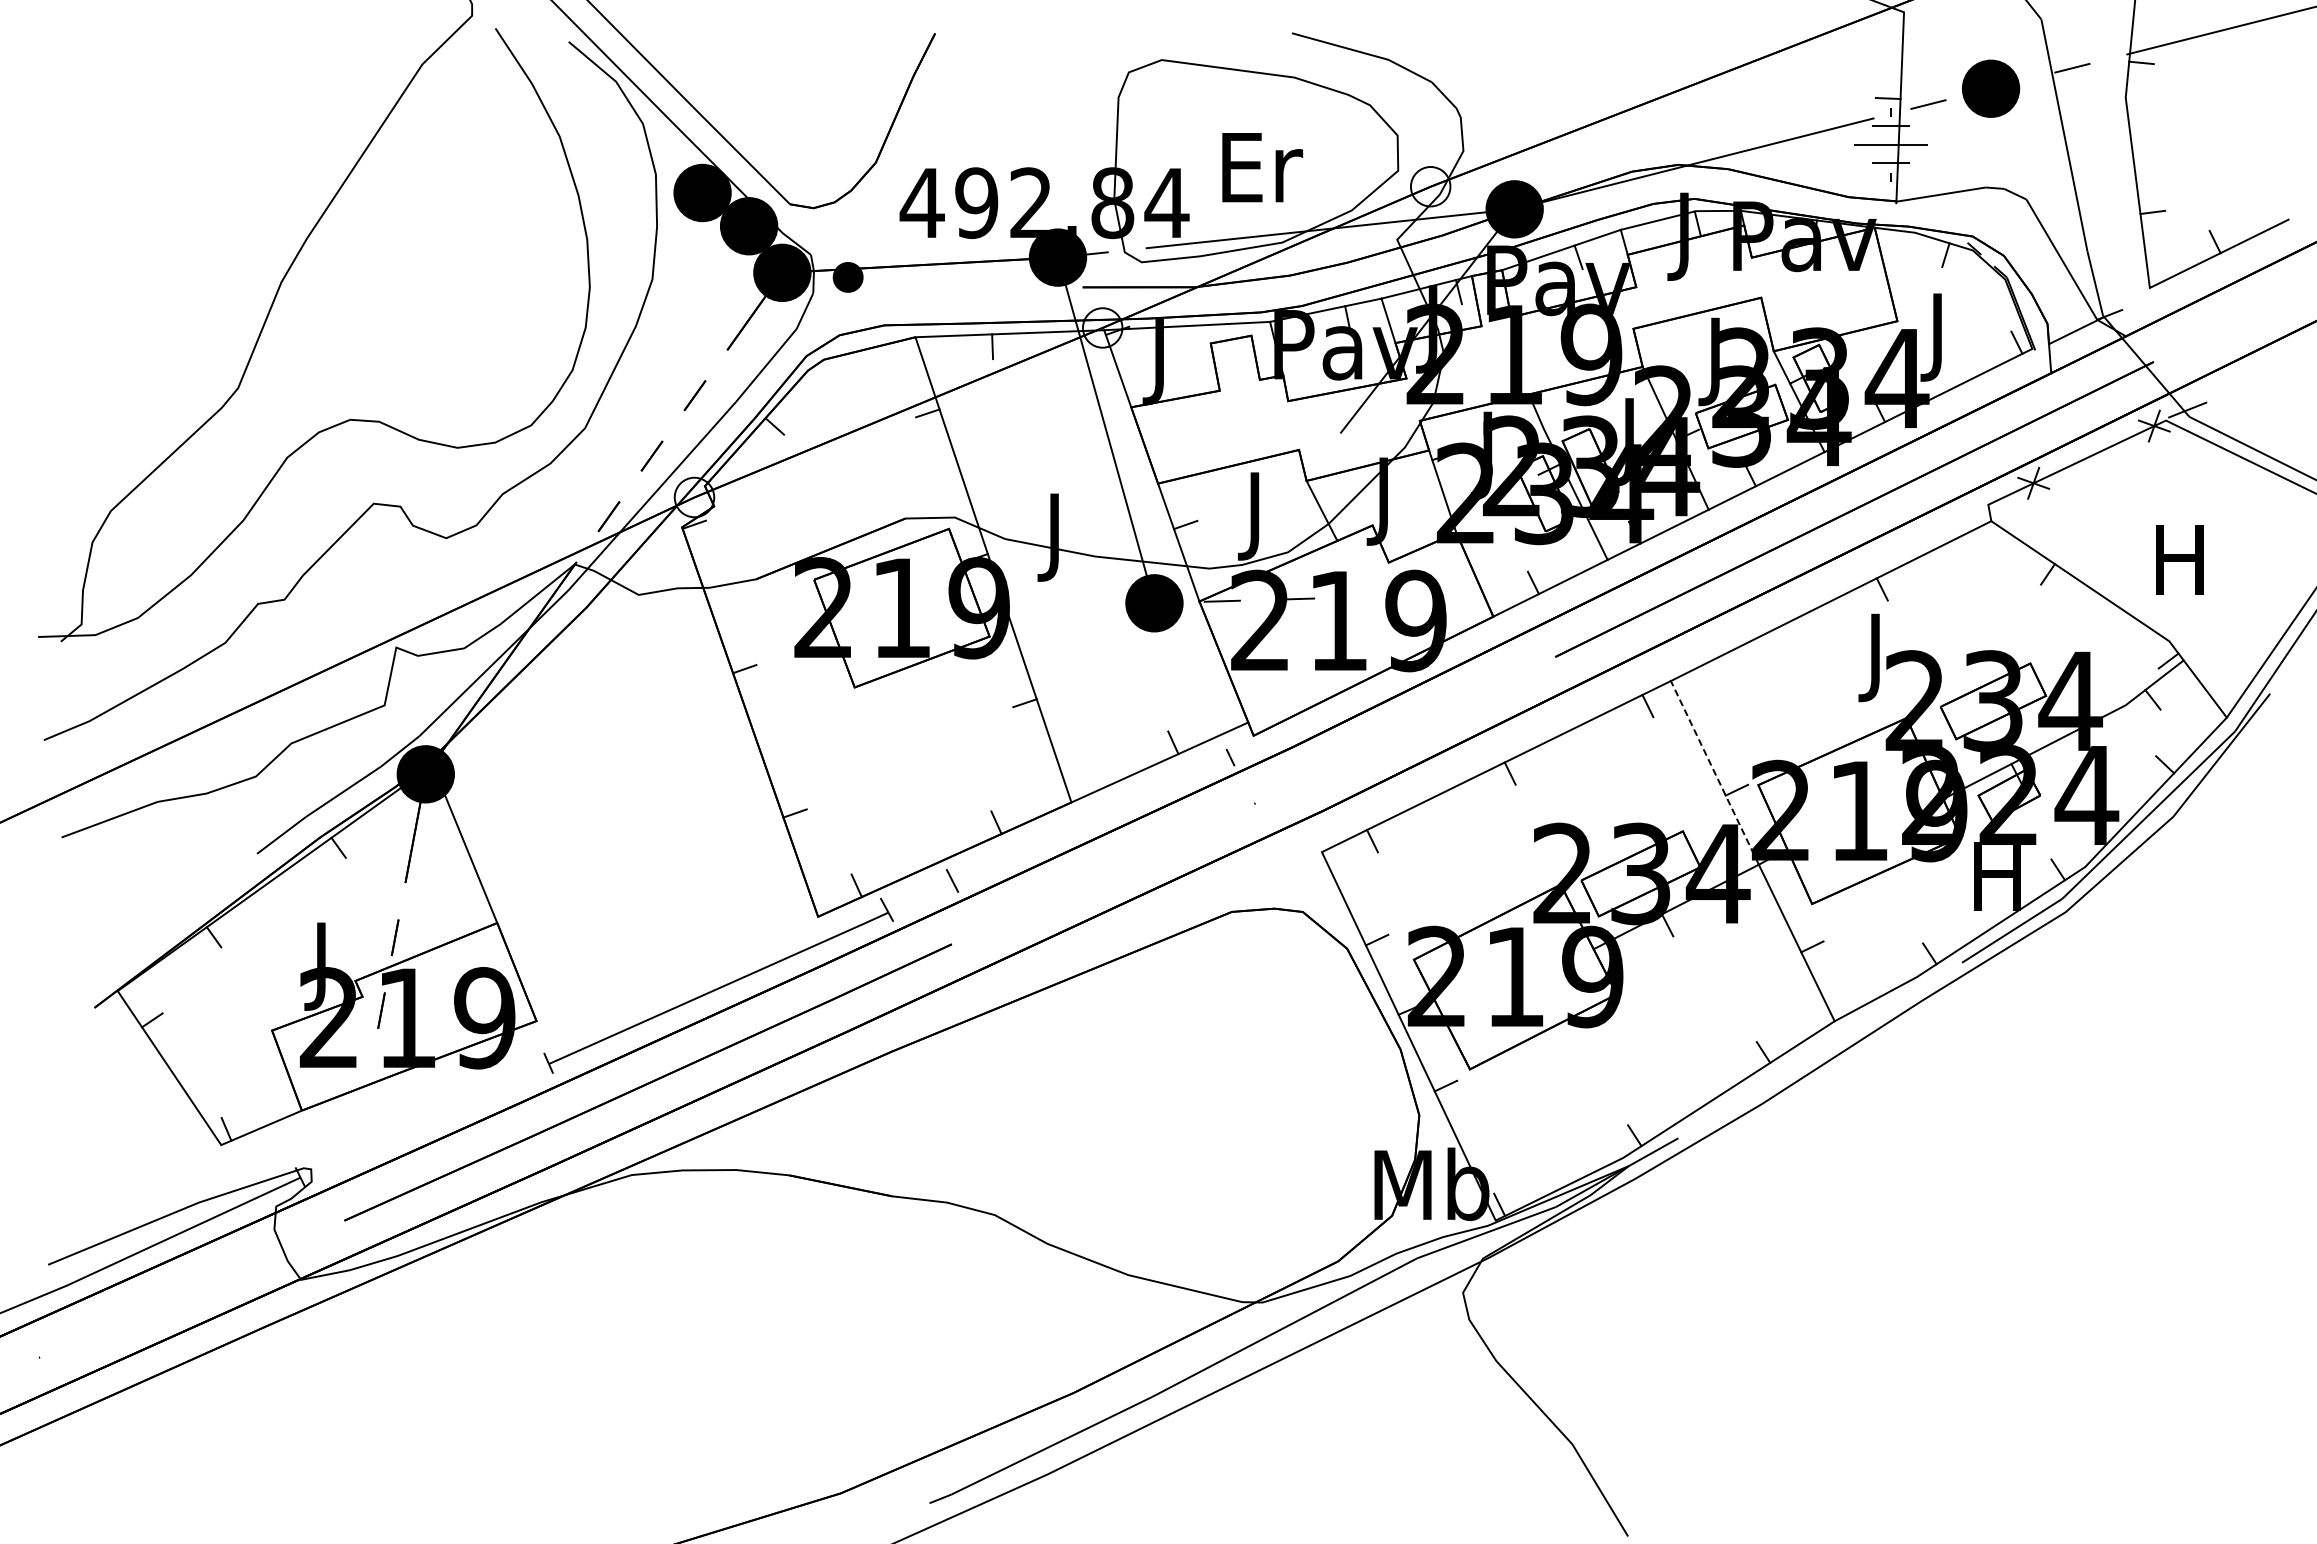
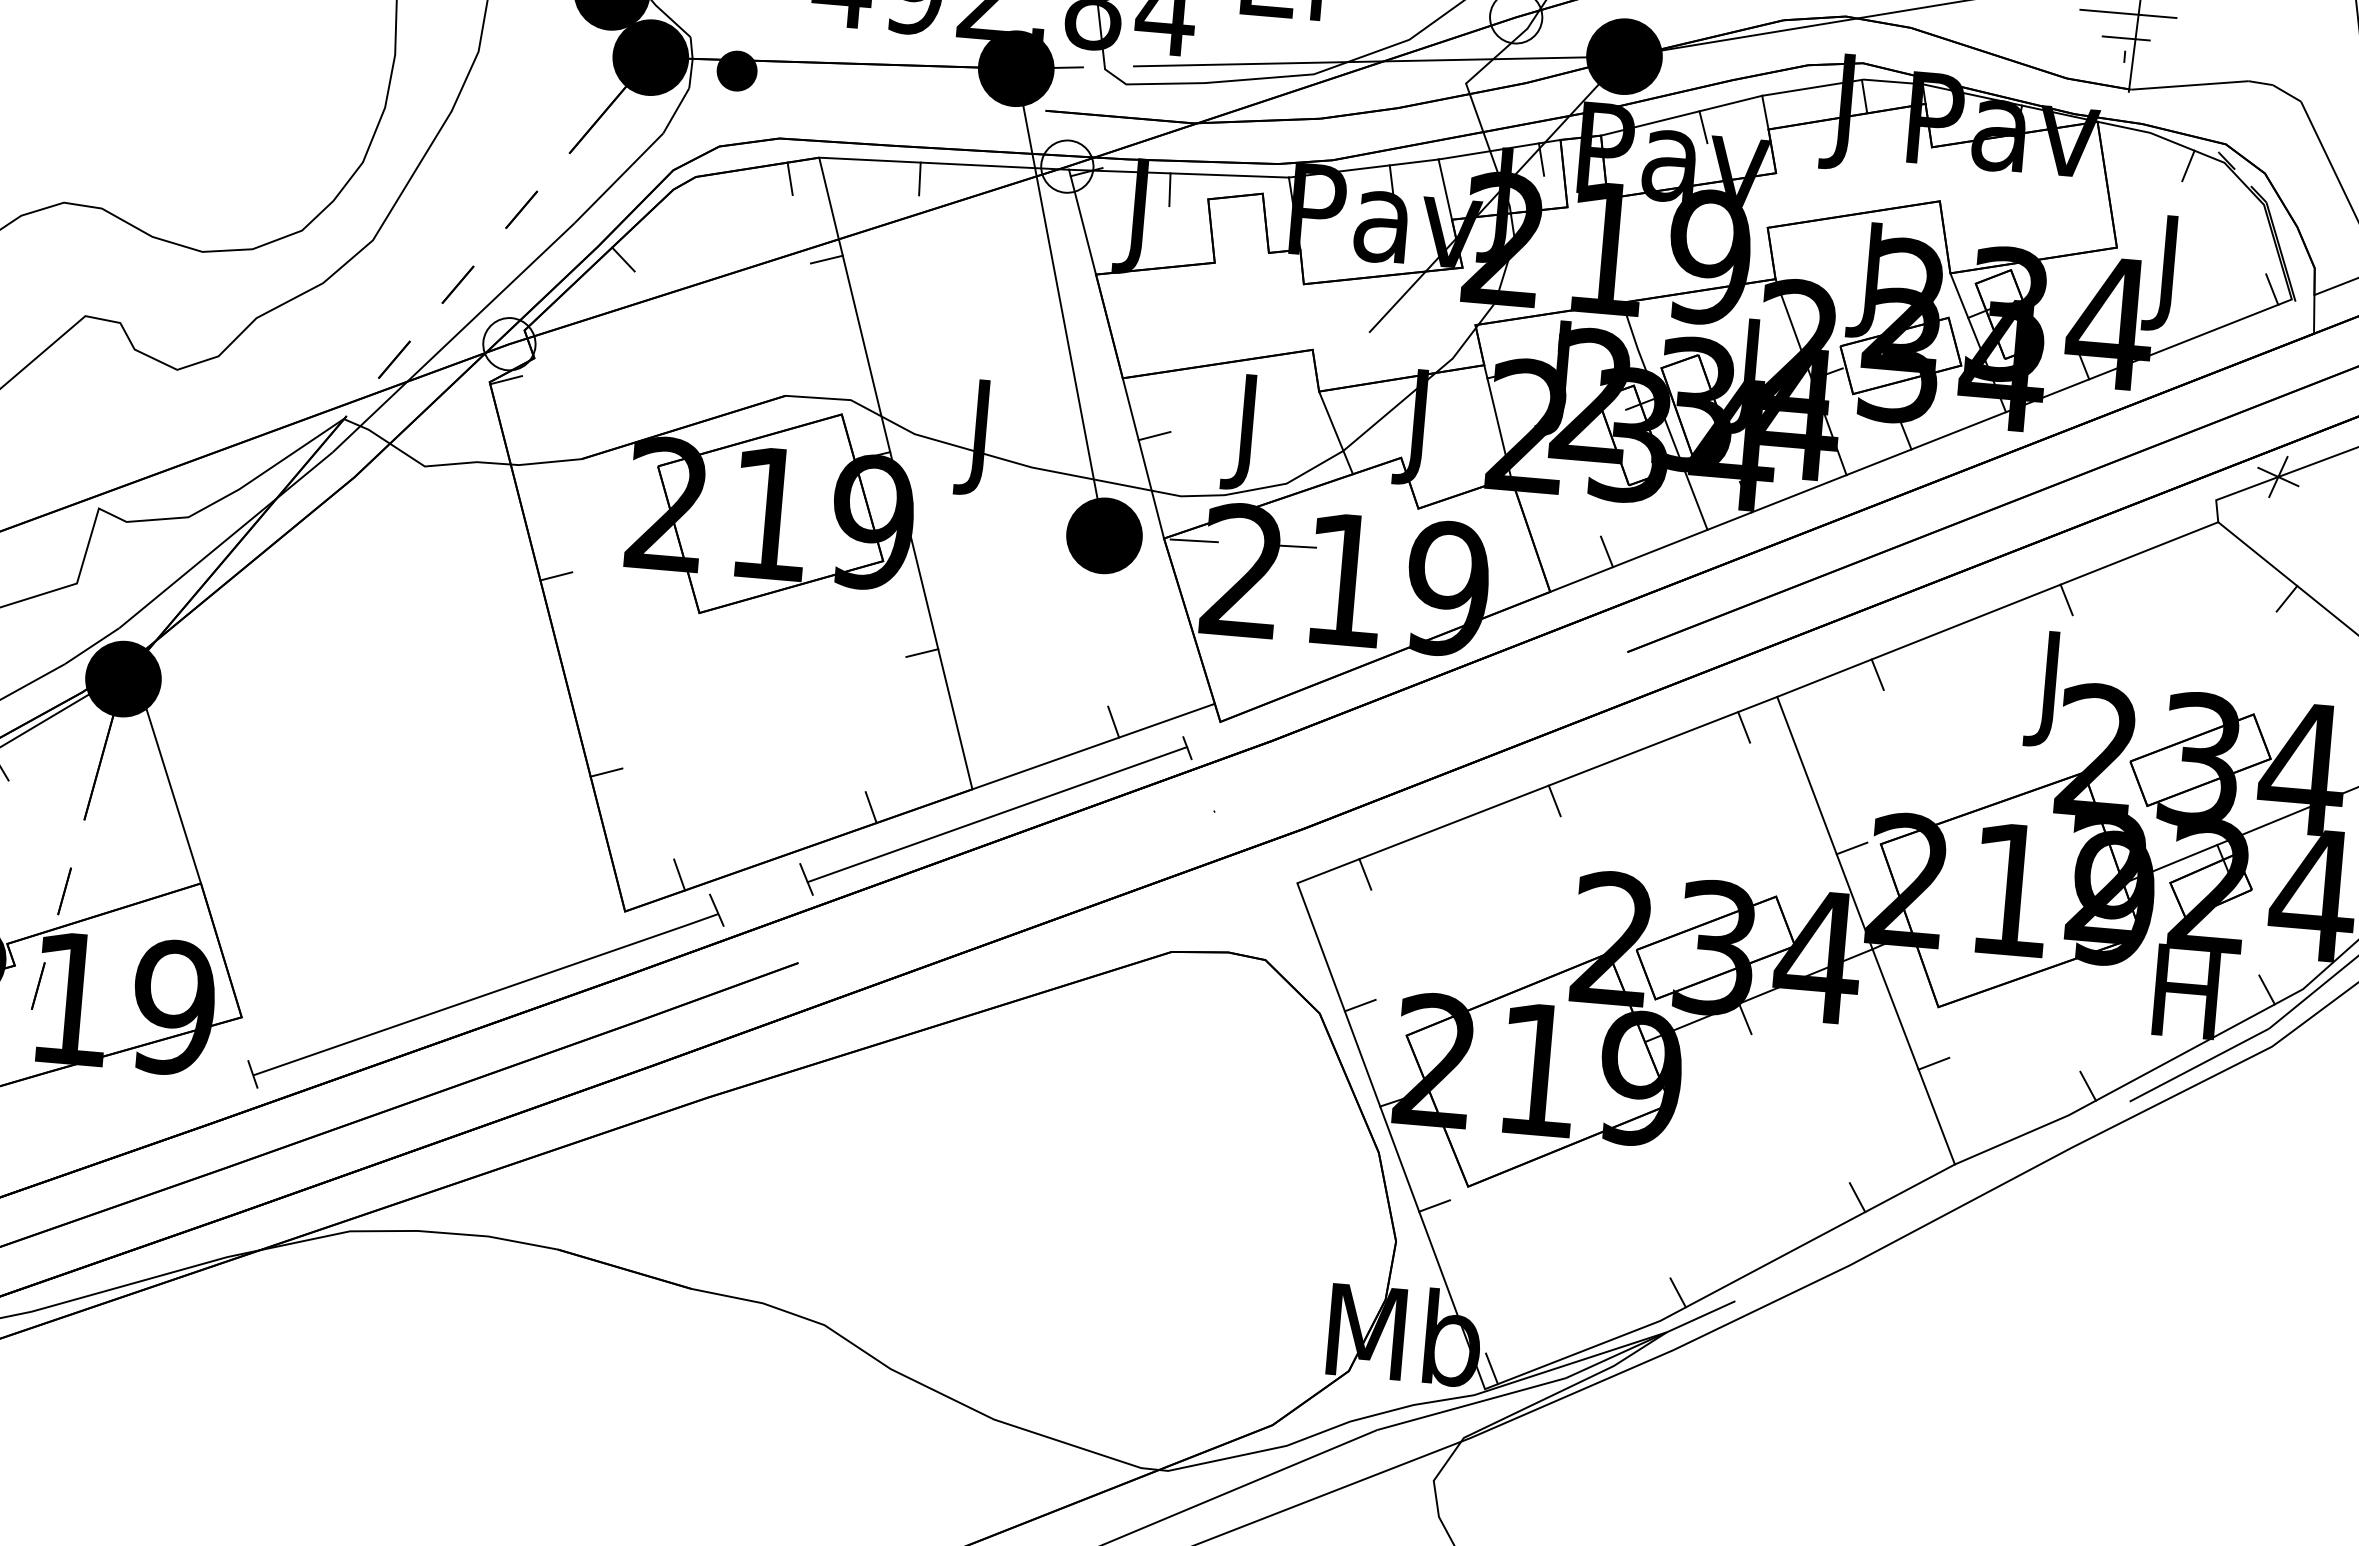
line: (1180, 338) -> (1168, 189), added
line: (894, 355) -> (789, 179), added
line: (1744, 657) -> (1877, 674), added
line: (1714, 772) -> (1824, 822), dashed -> solid
line: (1091, 819) -> (996, 814), added

